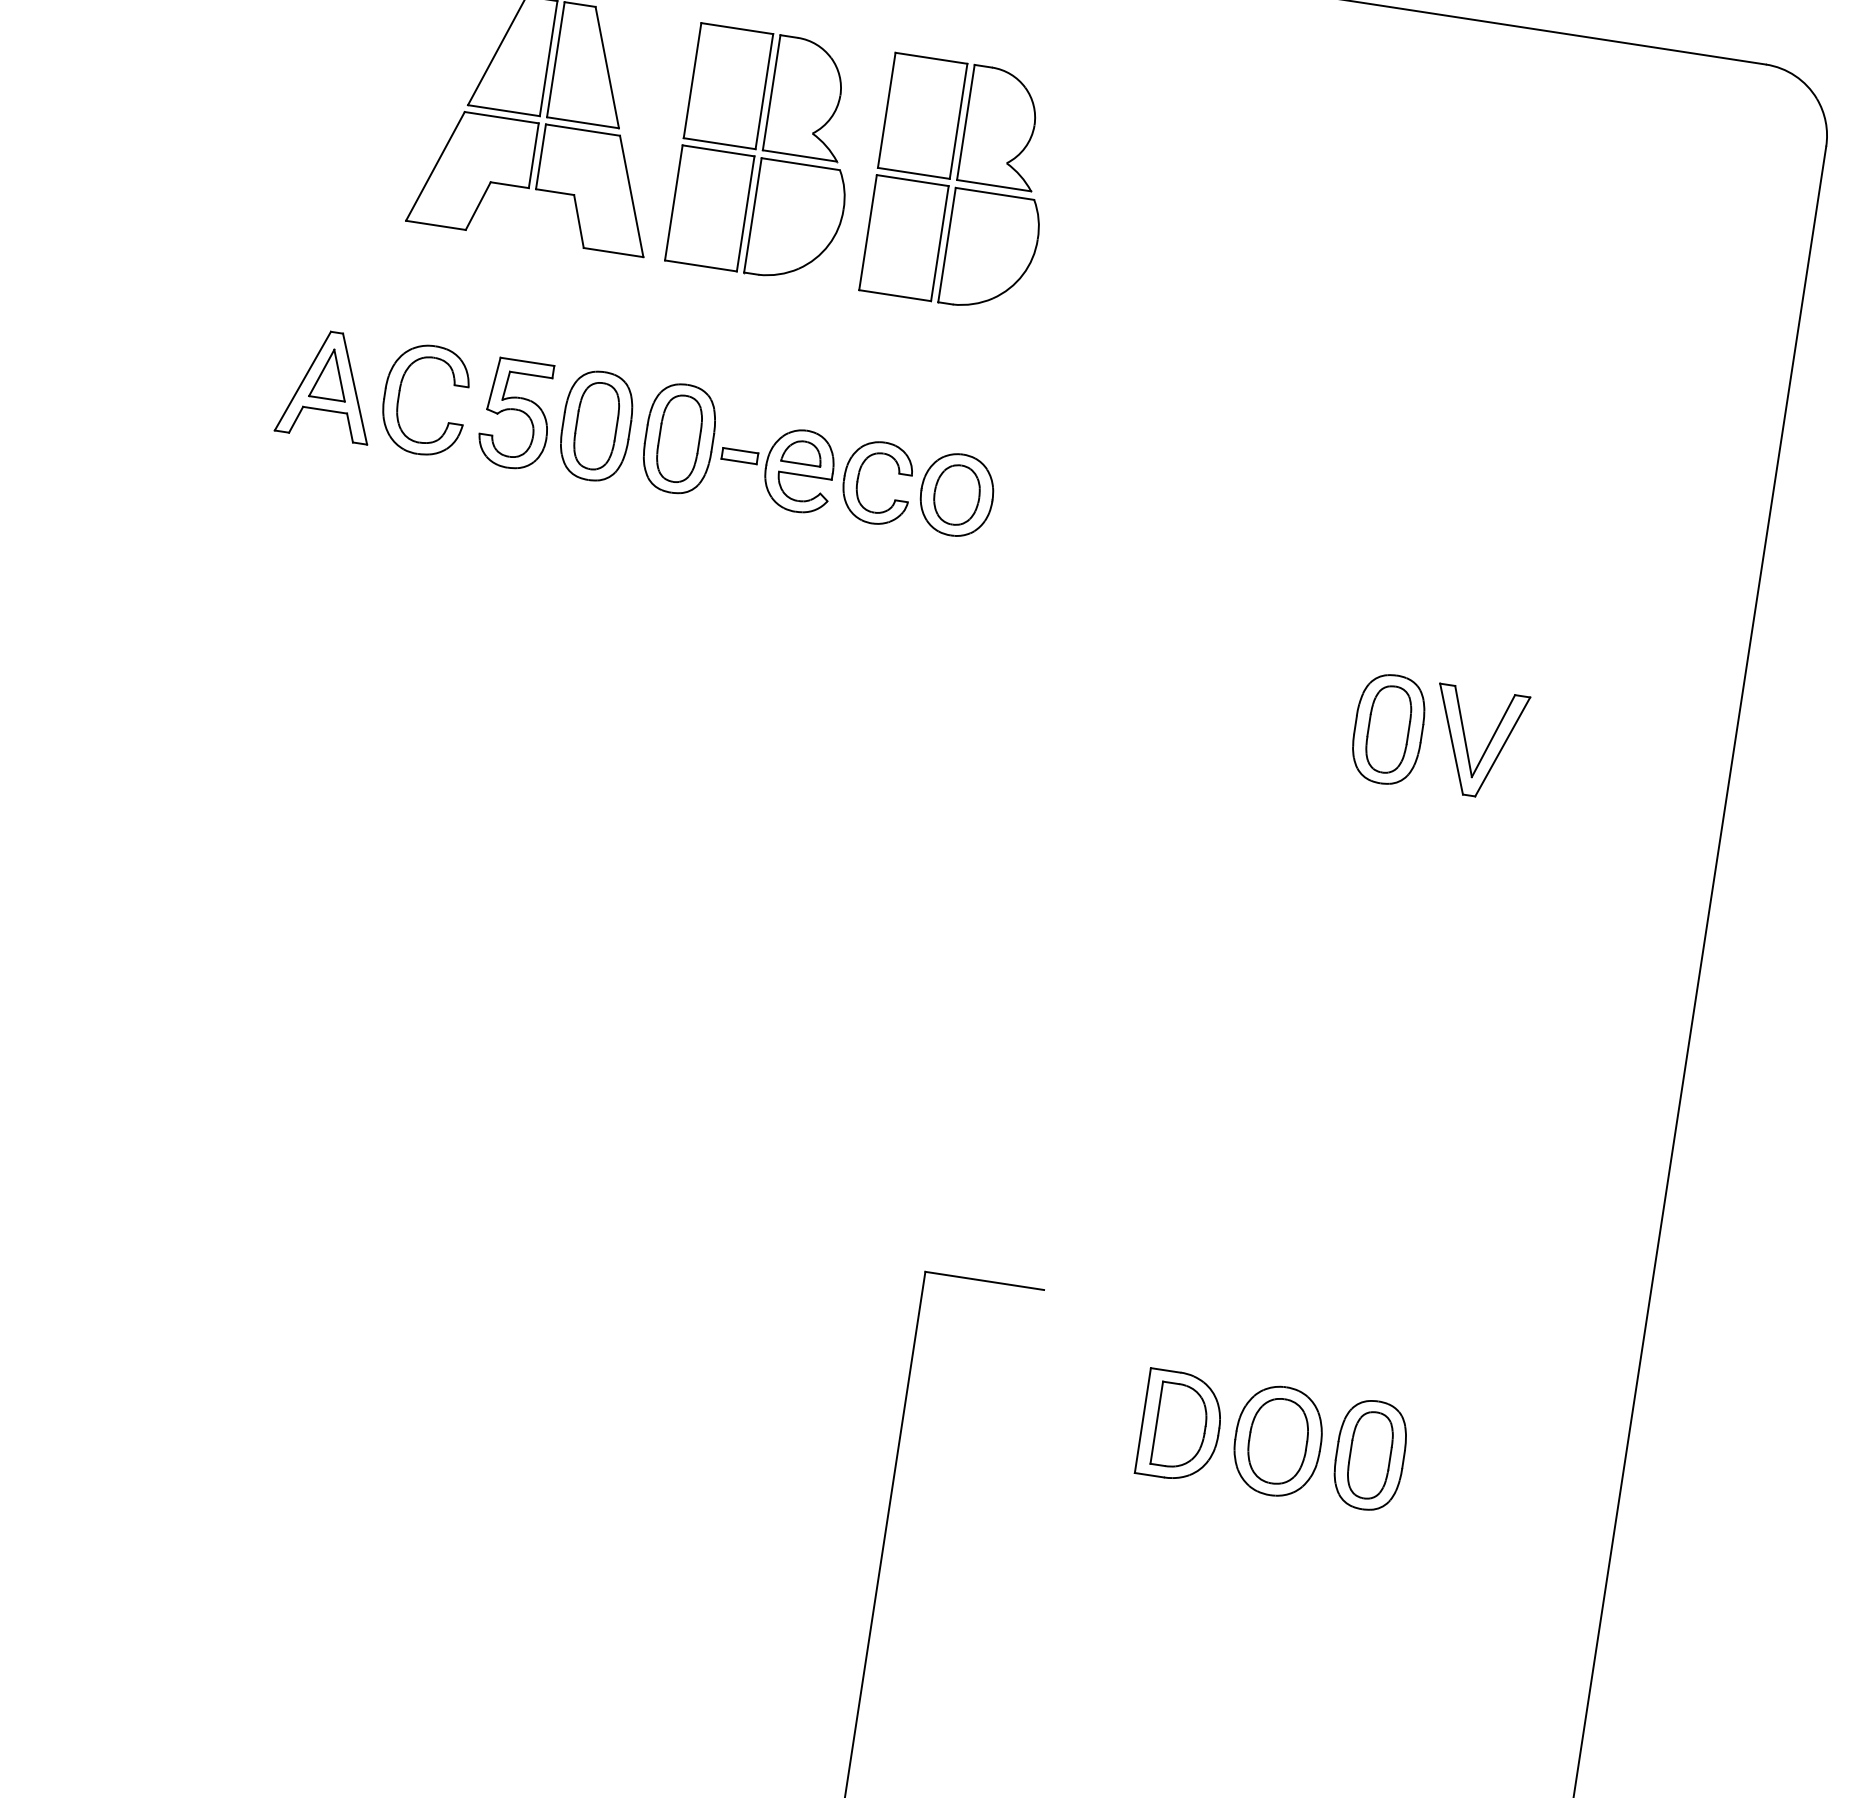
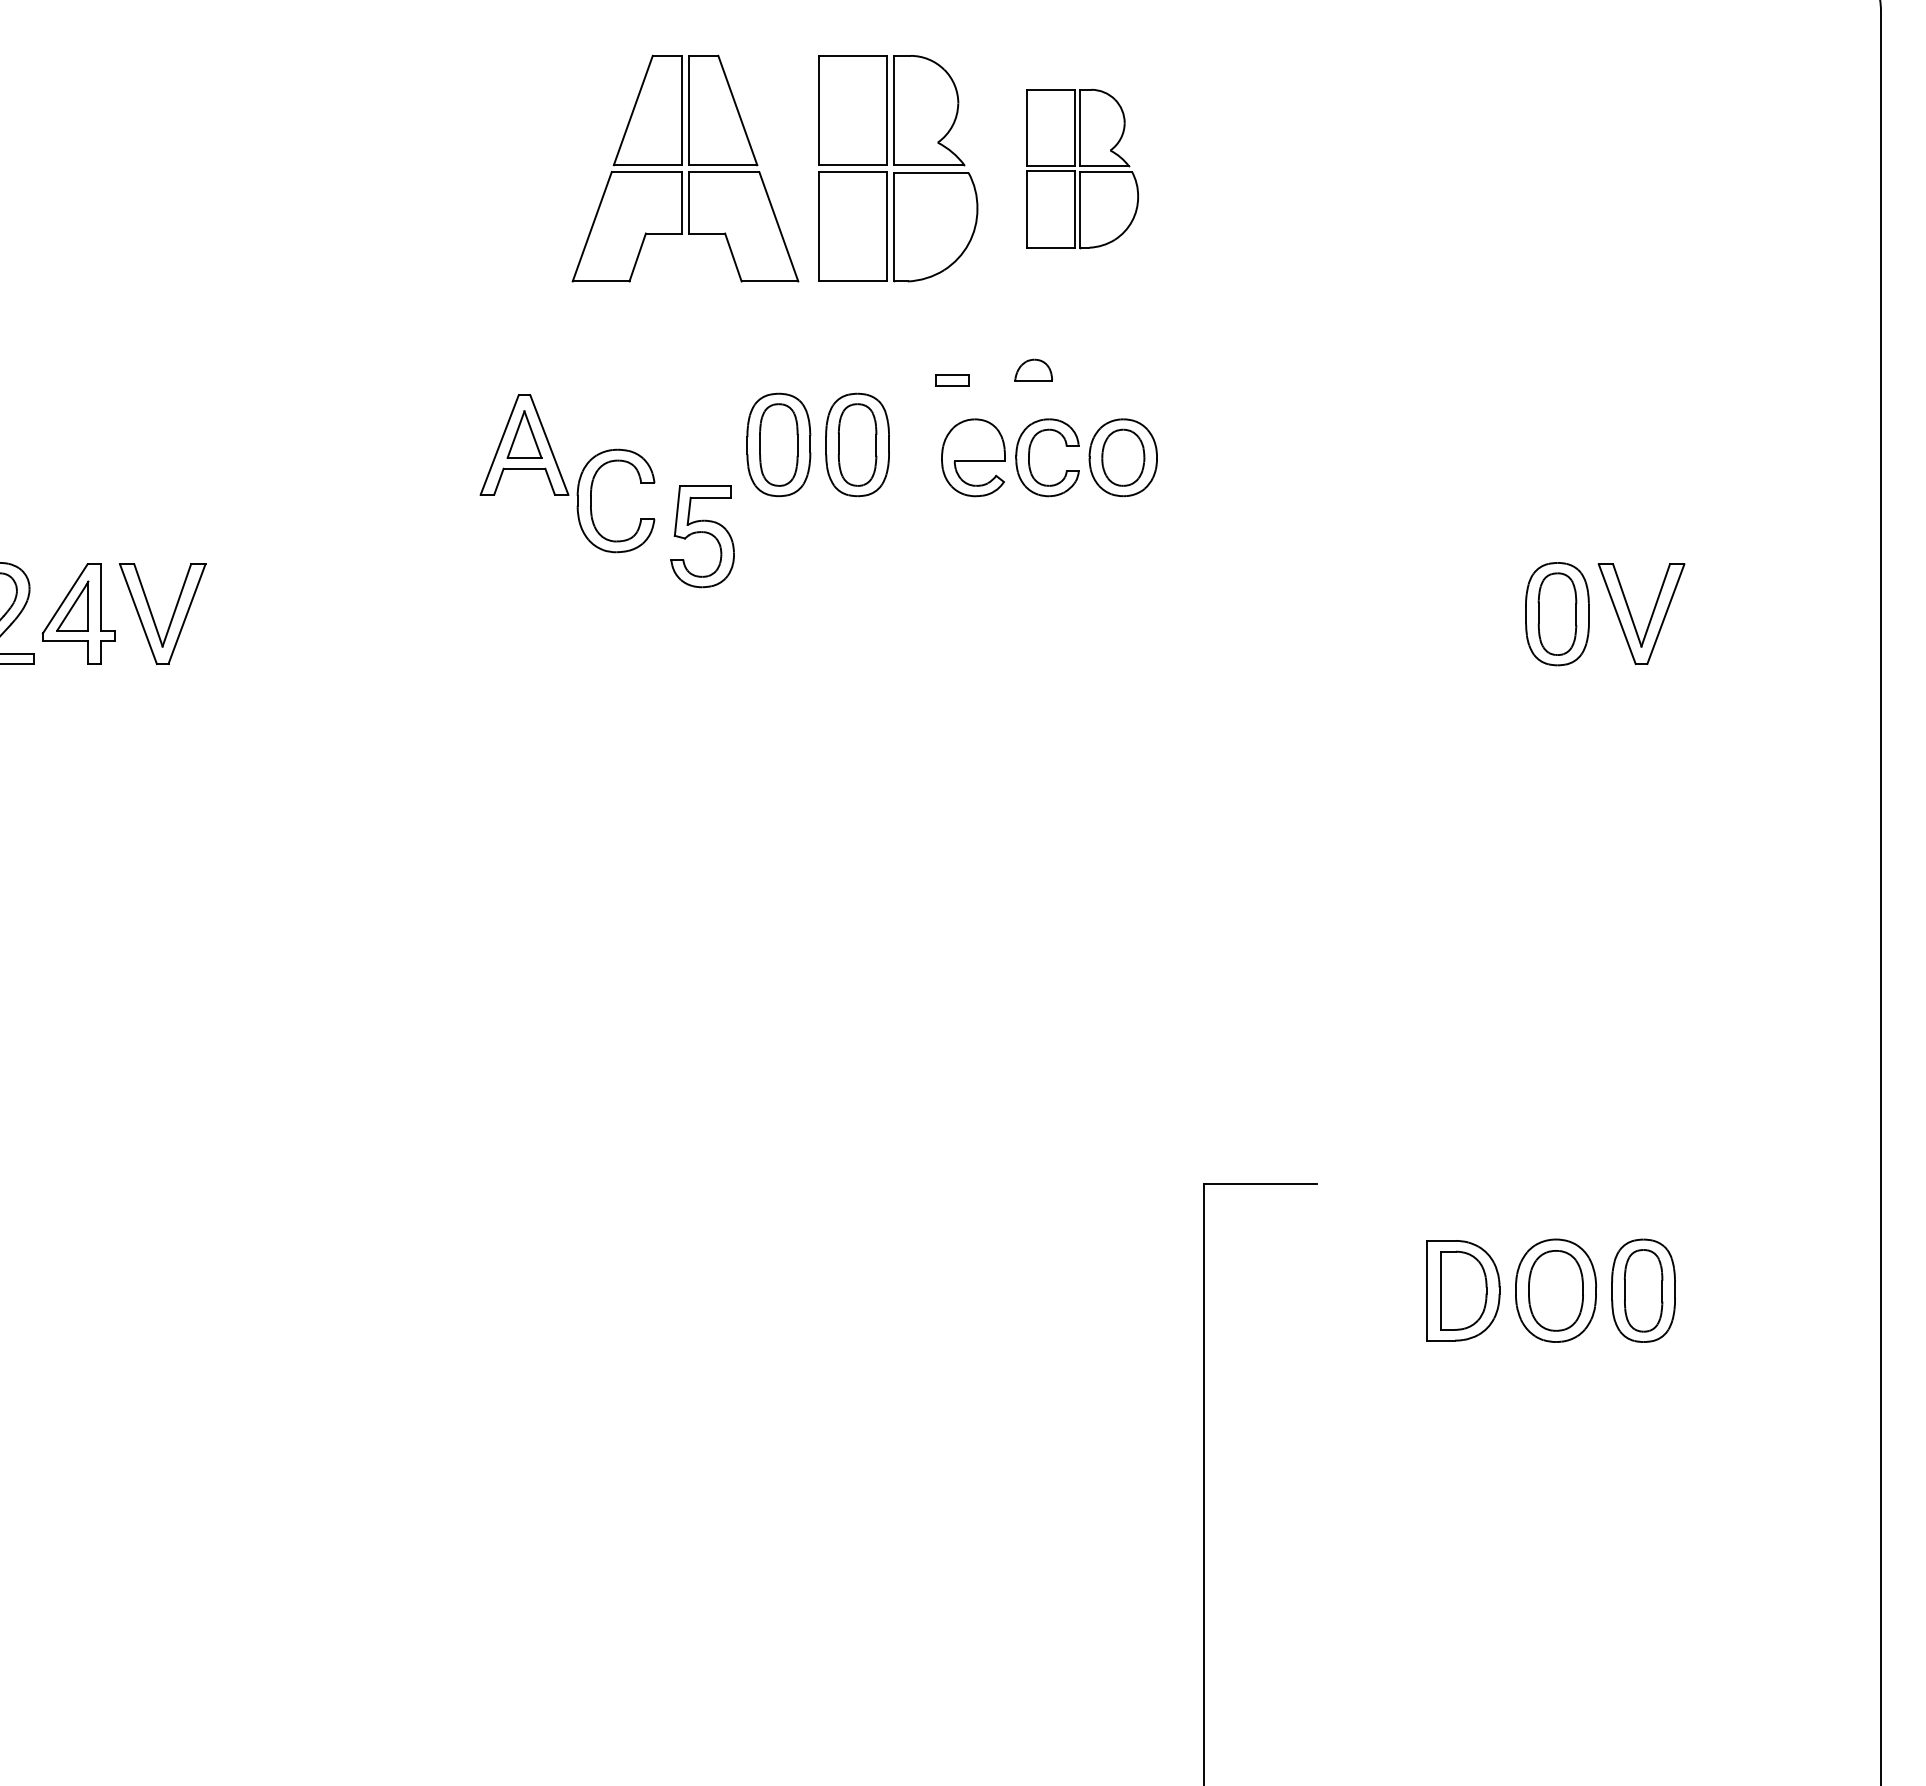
part: (960, 184) -> (1082, 168), size x0.7
part: (399, 395) -> (591, 500), moved
part: (516, 414) -> (702, 536), moved
part: (802, 451) -> (1033, 369), moved
part: (740, 456) -> (952, 380), moved

